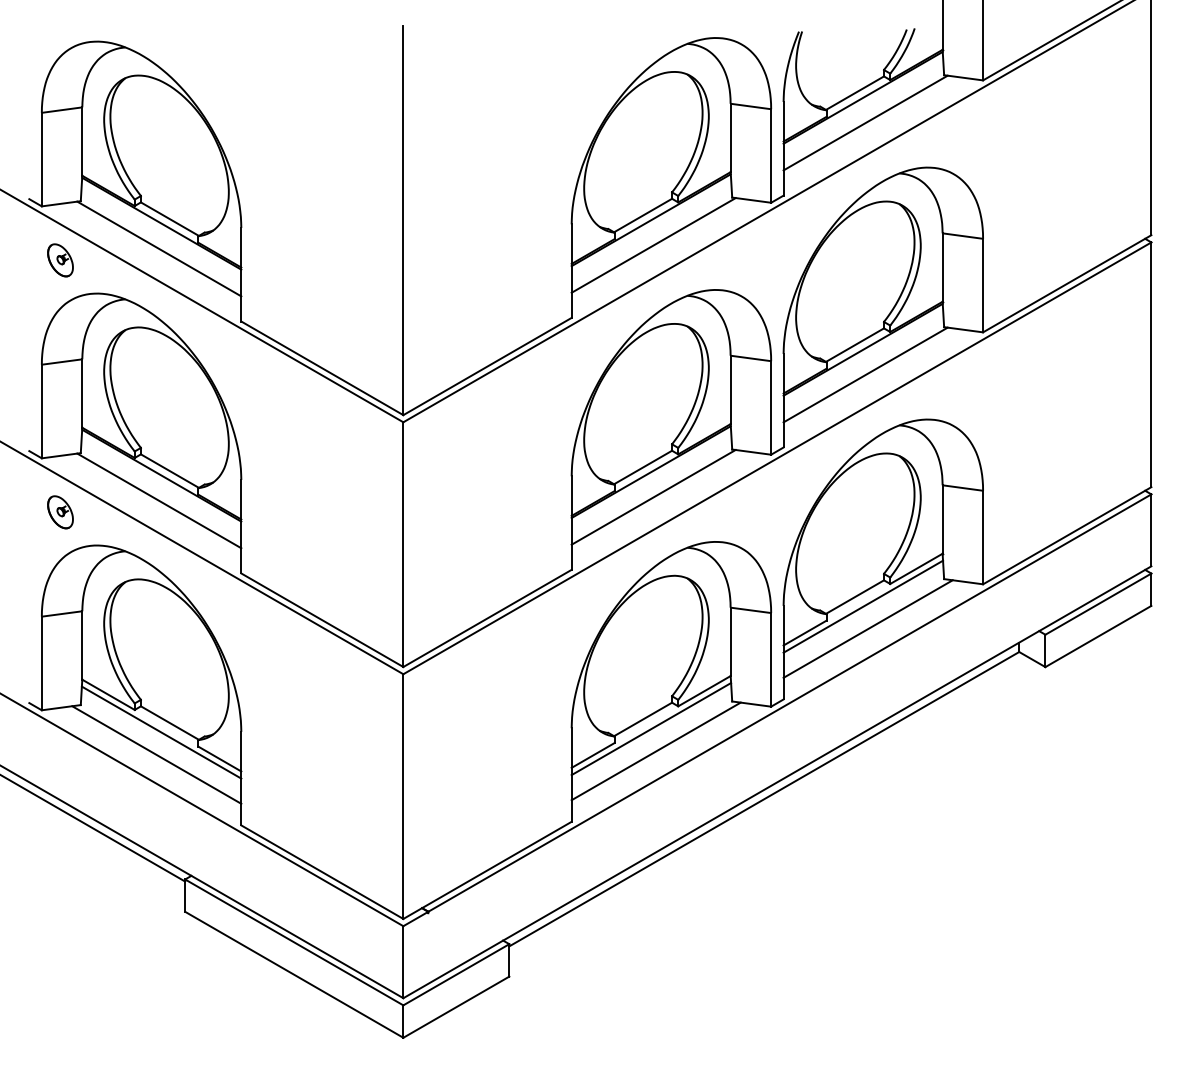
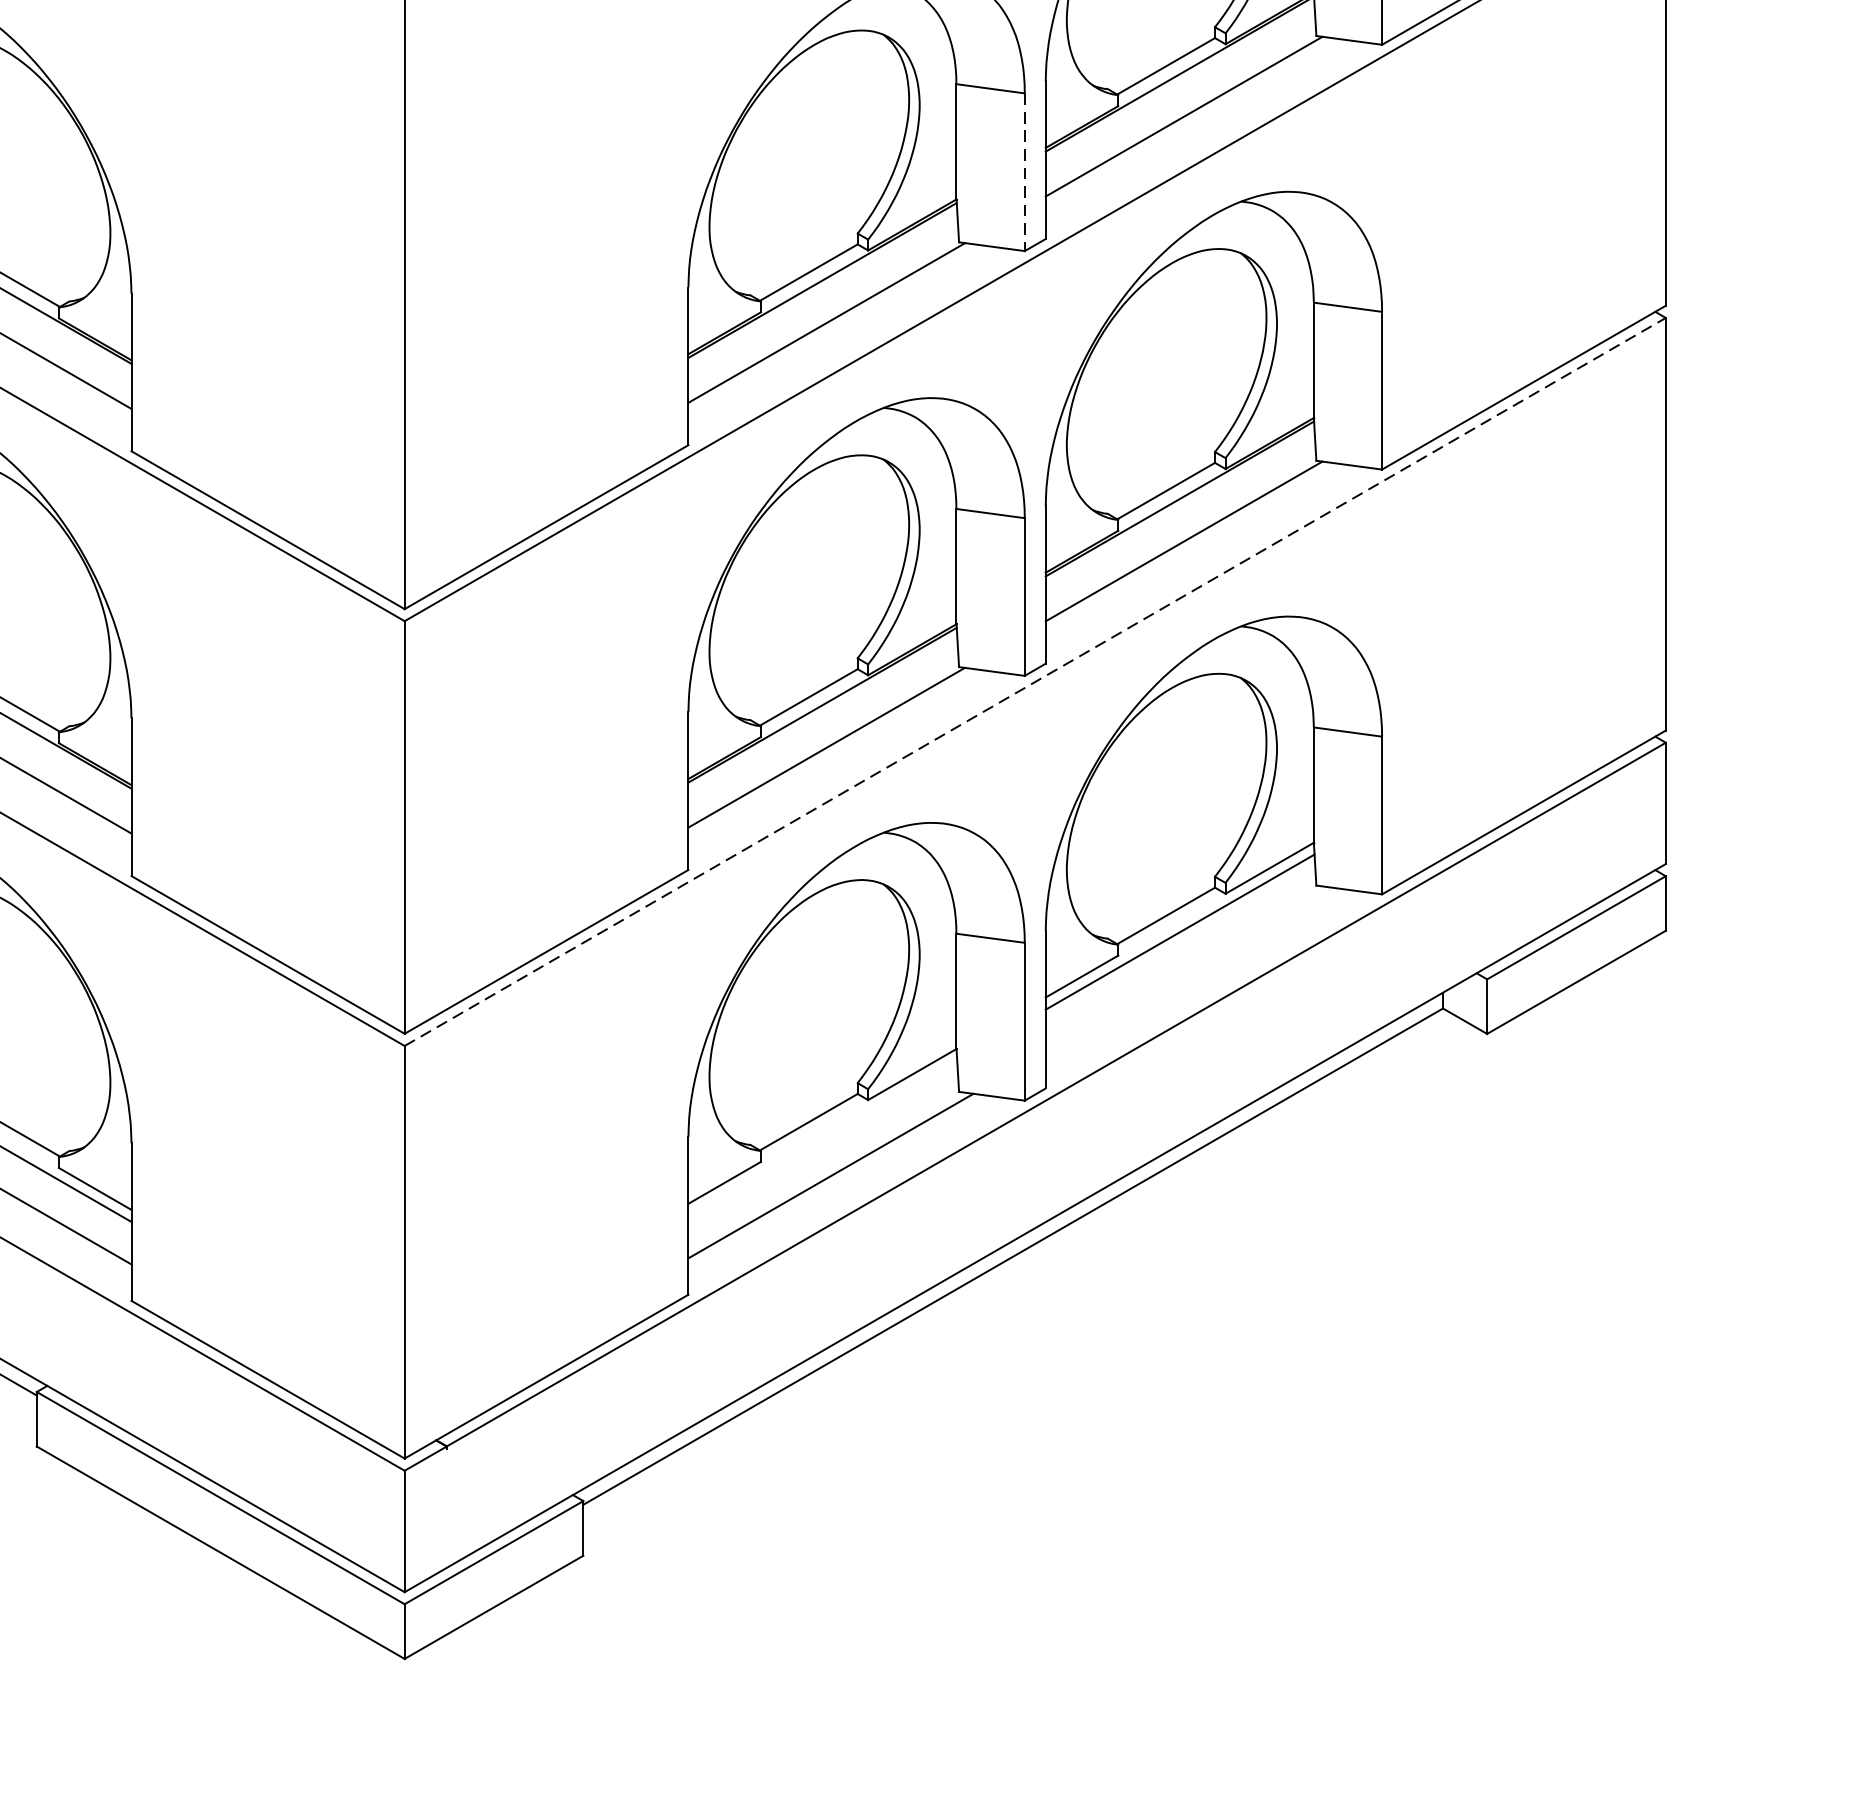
line: (771, 156) -> (1025, 173), solid -> dashed
line: (777, 458) -> (1035, 682), solid -> dashed
line: (867, 628) -> (1187, 968), removed
line: (651, 729) -> (823, 1139), removed

